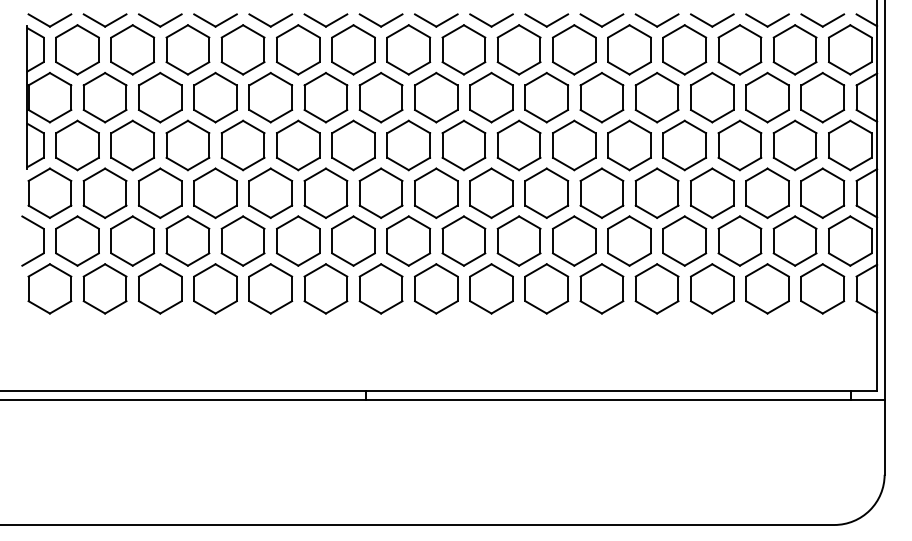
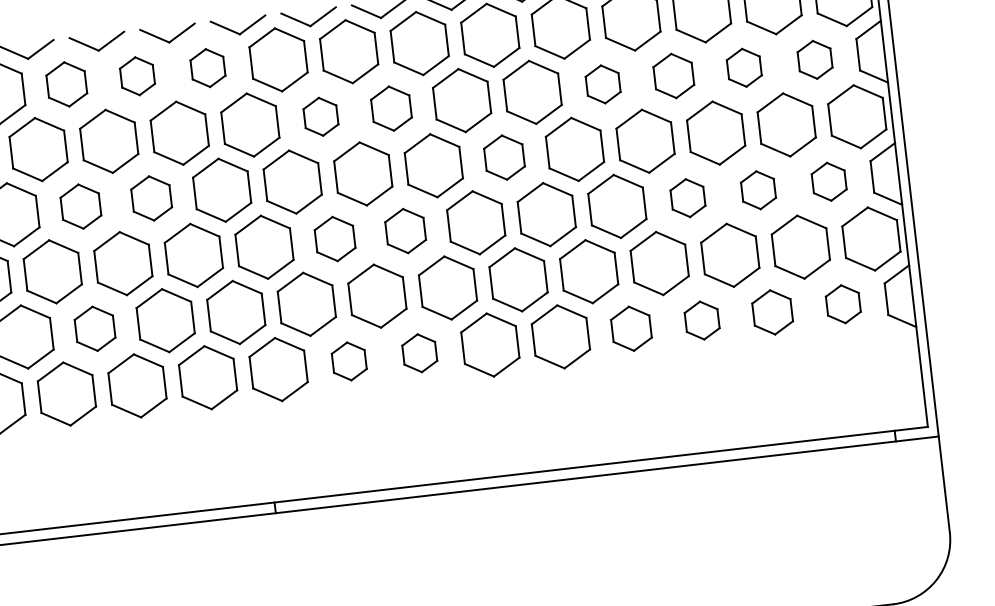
part: (242, 49) -> (65, 84), size x0.7
part: (298, 49) -> (137, 75), size x0.6
part: (353, 49) -> (207, 67), size x0.6
part: (436, 97) -> (321, 116), size x0.6
part: (491, 97) -> (391, 108), size x0.7
part: (656, 97) -> (602, 84), size x0.6
part: (712, 97) -> (673, 75), size x0.7
part: (767, 97) -> (744, 67), size x0.6
part: (822, 97) -> (814, 59), size x0.6
part: (242, 145) -> (80, 206), size x0.7
part: (298, 145) -> (151, 198), size x0.7
part: (574, 145) -> (504, 157), size x0.7
part: (436, 192) -> (335, 238), size x0.7
part: (712, 192) -> (688, 197), size x0.6
part: (822, 192) -> (828, 181), size x0.6
part: (491, 193) -> (405, 231), size x0.7
part: (767, 193) -> (758, 190), size x0.6
part: (242, 240) -> (94, 328), size x0.7
part: (436, 288) -> (349, 360), size x0.6
part: (491, 288) -> (419, 352), size x0.6
part: (656, 288) -> (630, 328), size x0.7
part: (712, 288) -> (702, 320), size x0.6
part: (767, 288) -> (772, 311), size x0.7
part: (822, 288) -> (842, 303), size x0.6

